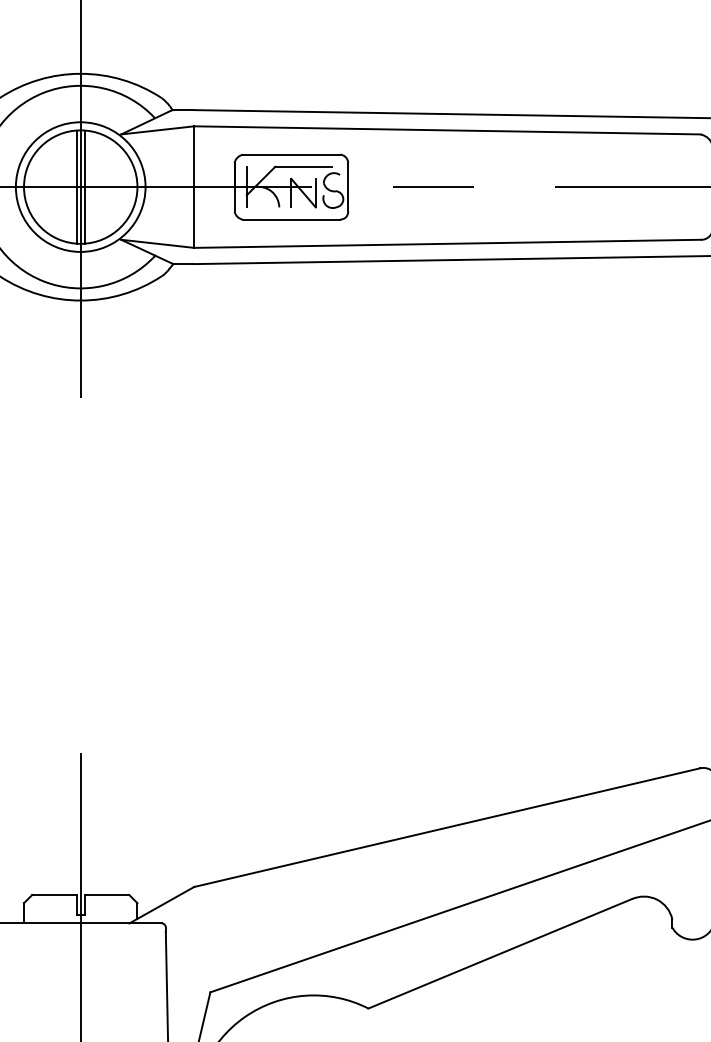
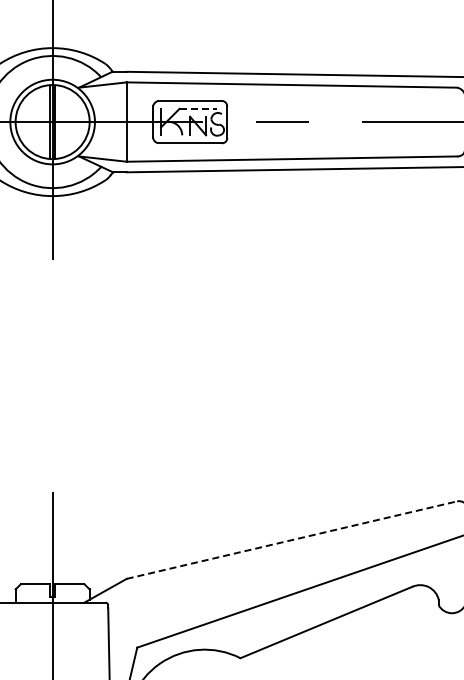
line: (304, 166) -> (198, 108), solid -> dashed
line: (446, 828) -> (291, 540), solid -> dashed

